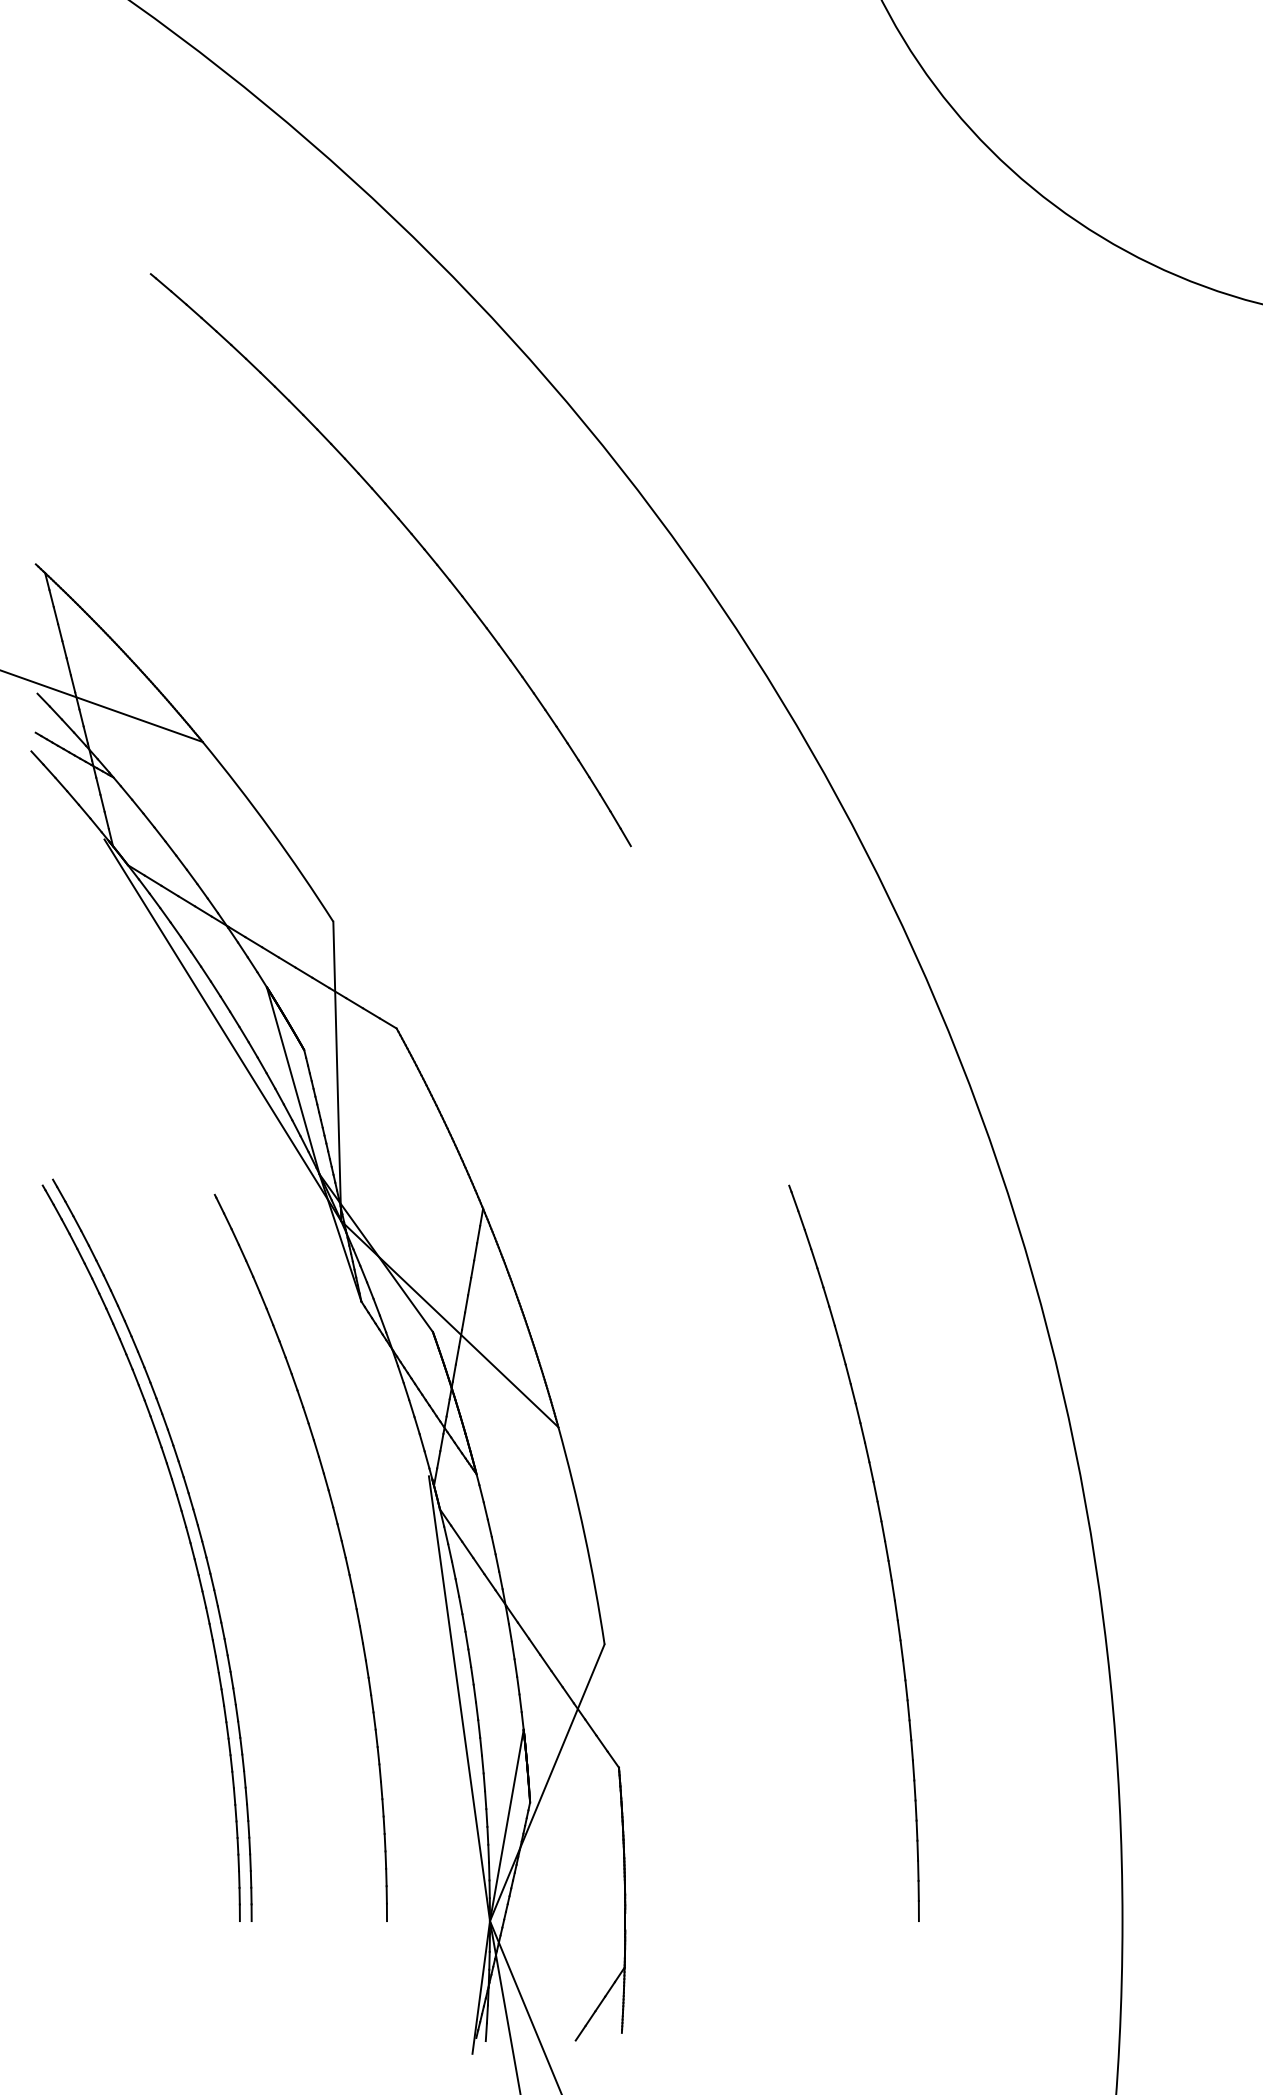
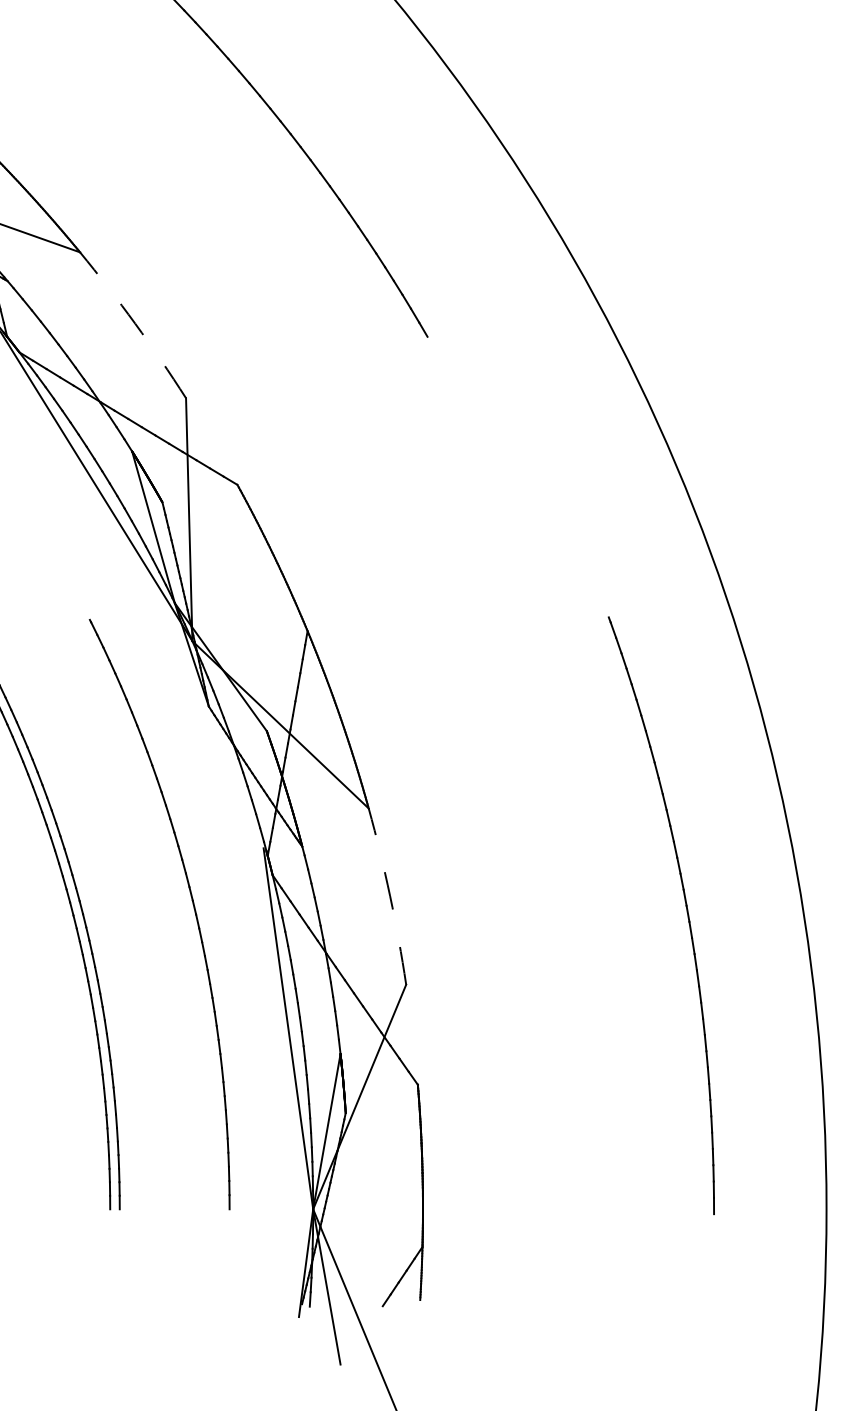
arc: (270, 829) -> (135, 323), solid -> dashed
arc: (584, 1535) -> (389, 896), solid -> dashed
part: (884, 1544) -> (686, 908), moved

